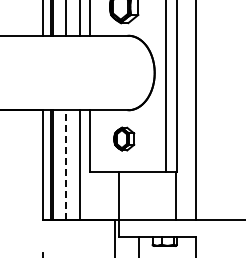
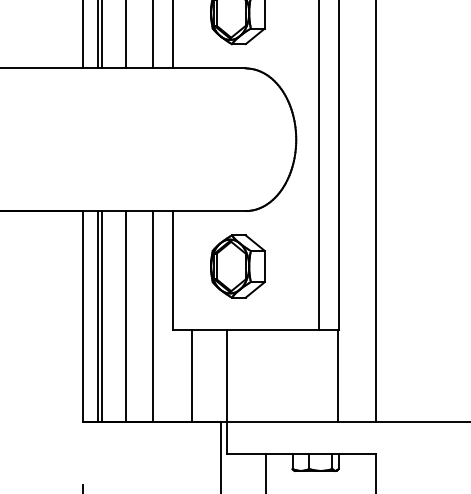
part: (124, 138) -> (238, 265), size x1.43
line: (65, 164) -> (125, 315), dashed -> solid
line: (100, 196) -> (192, 376), added

